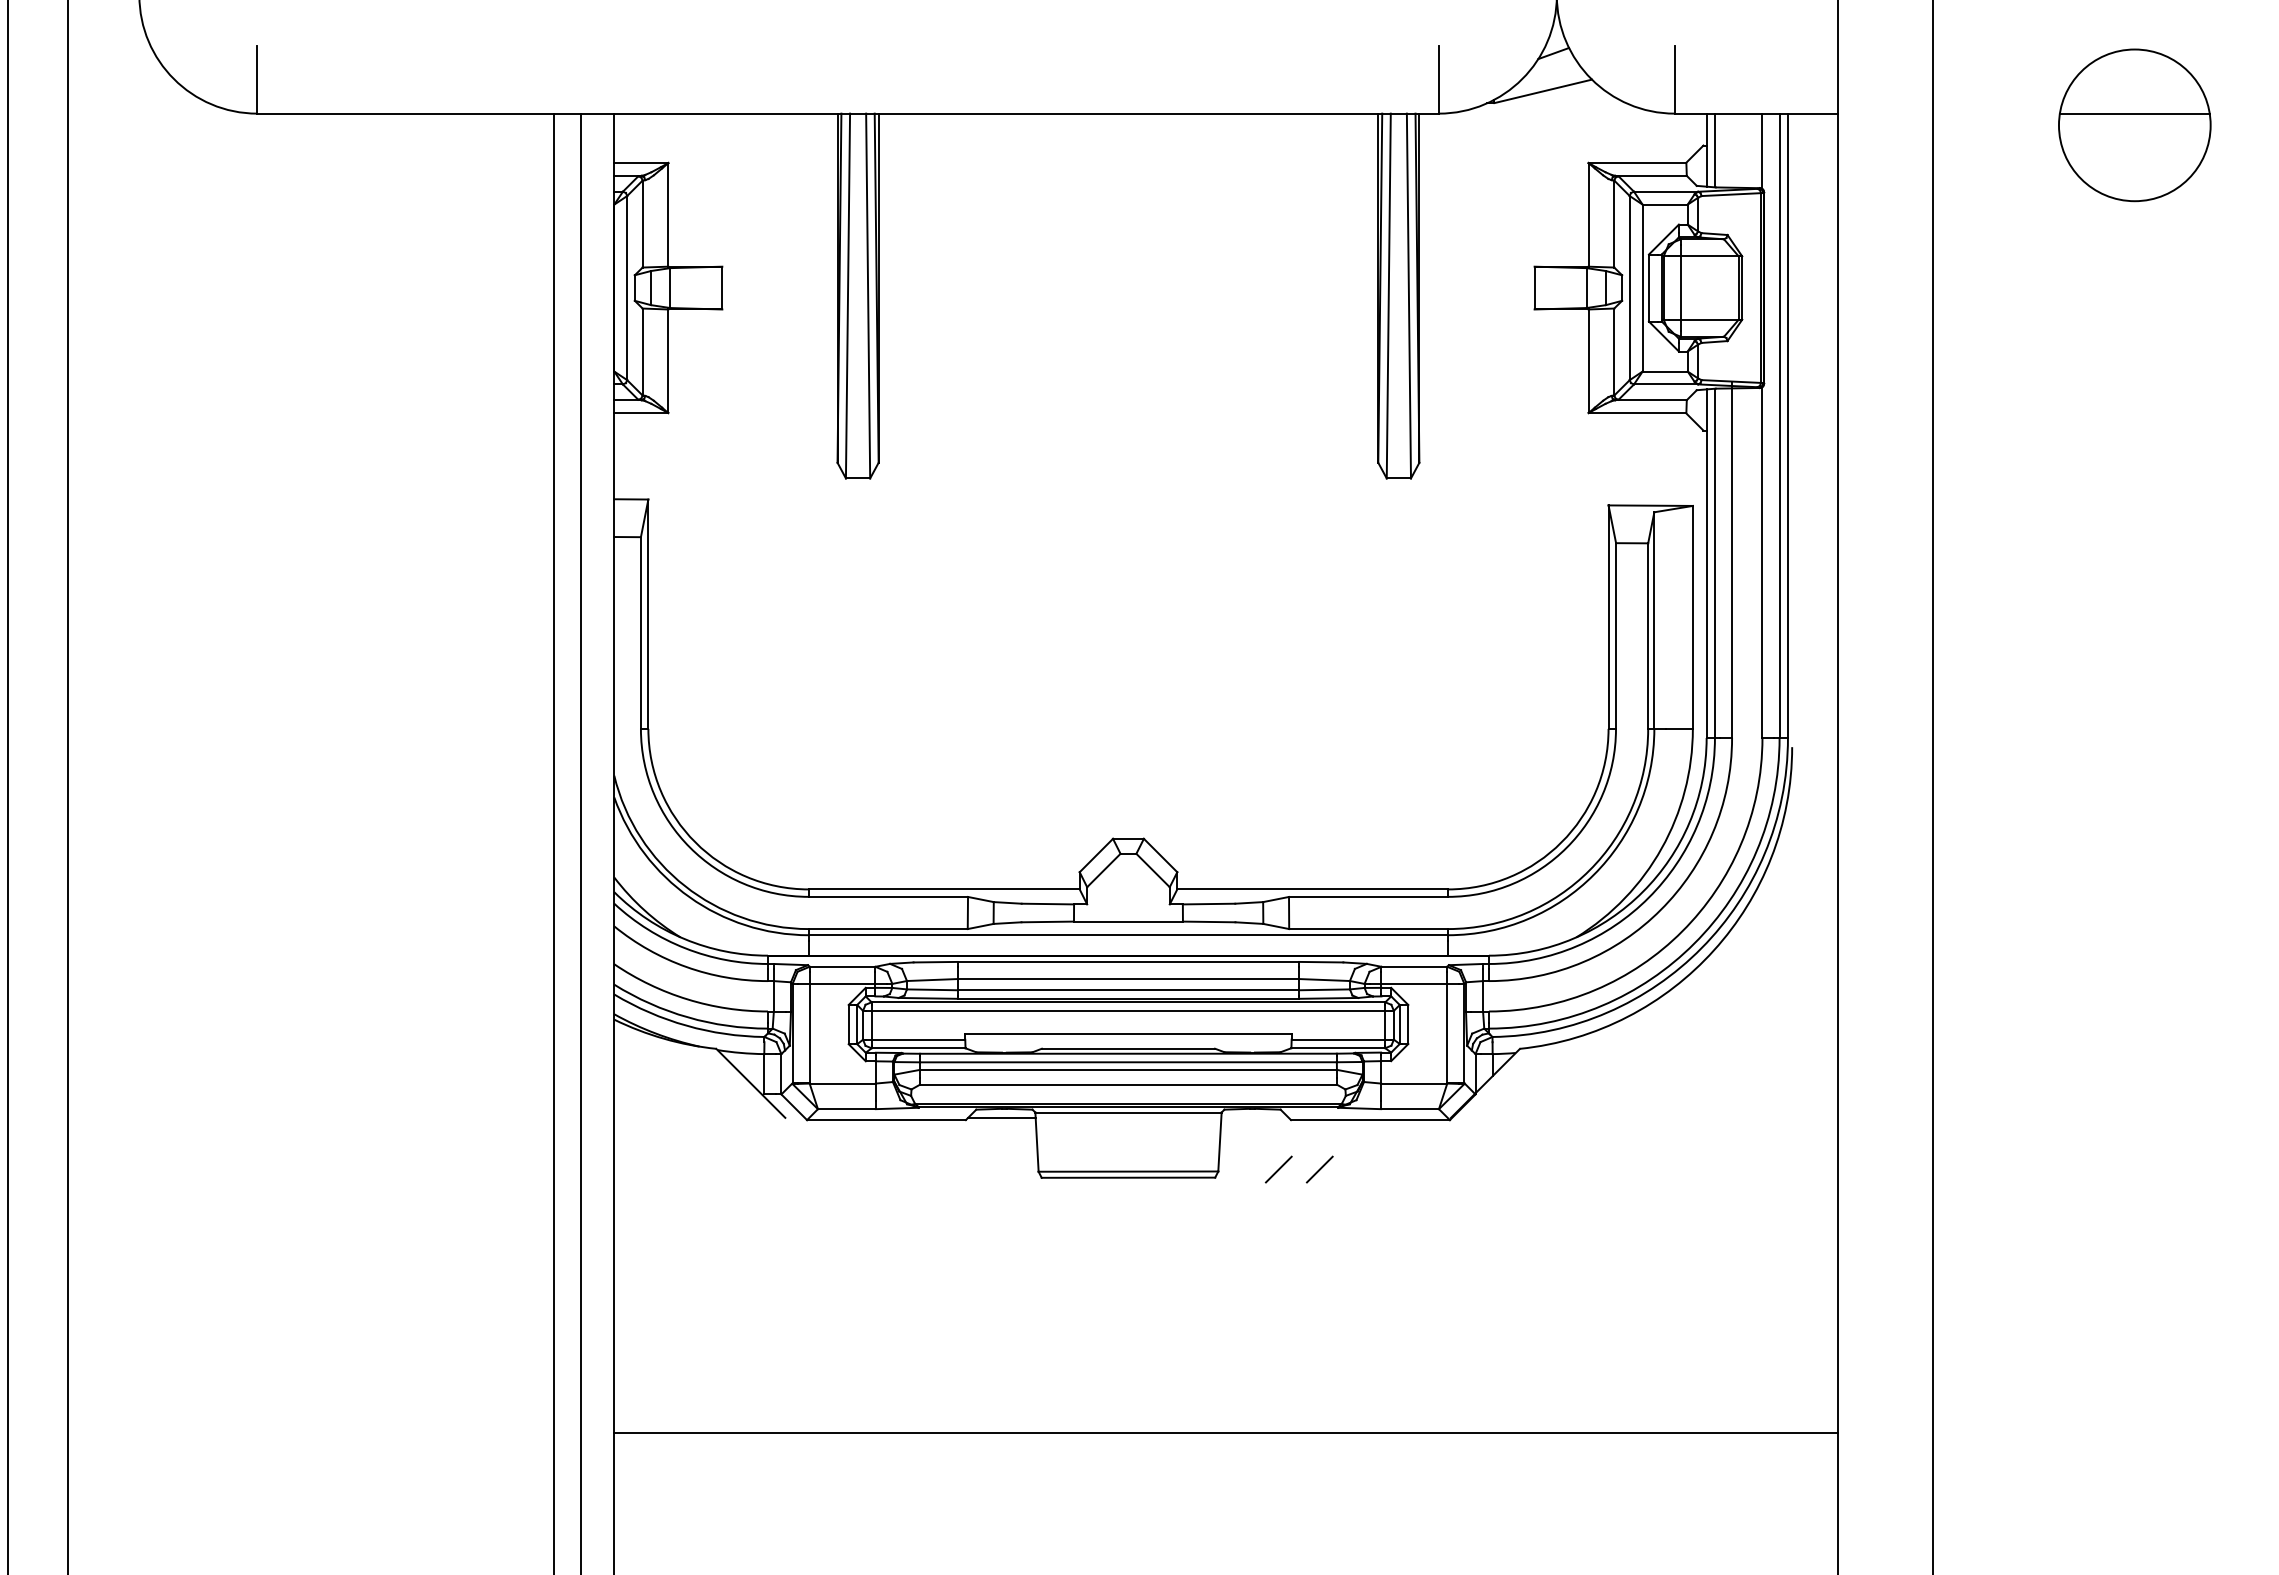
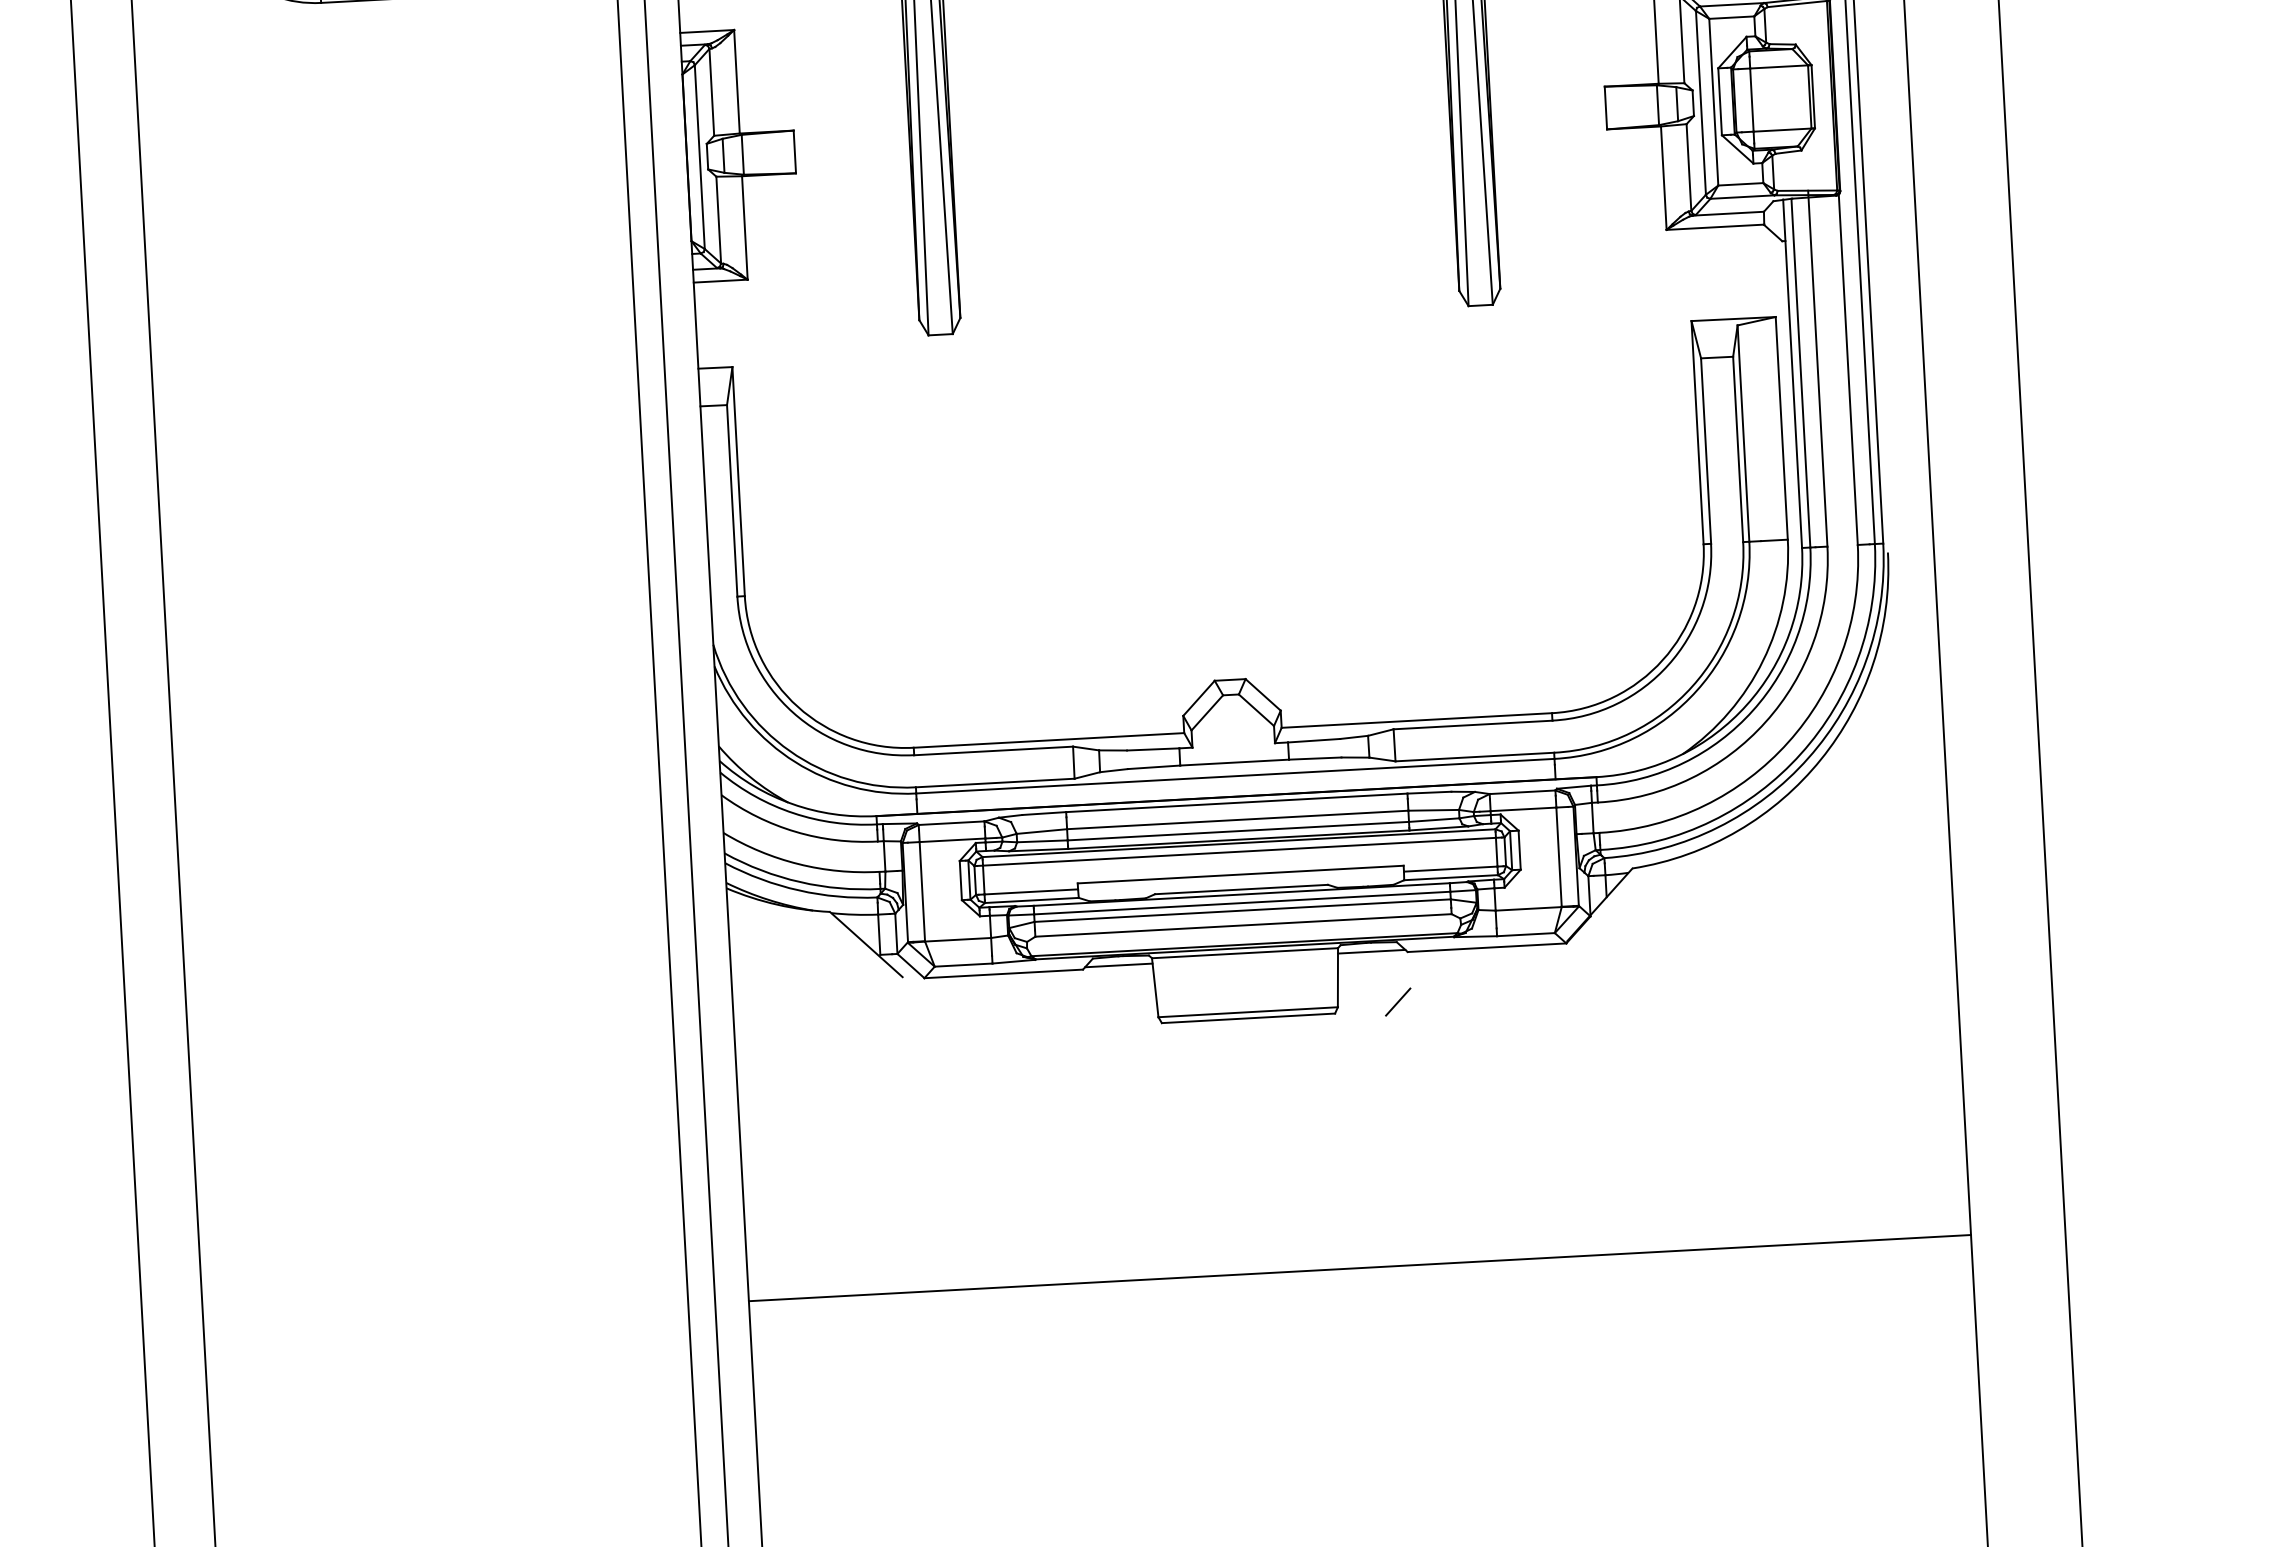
line: (1254, 1117) -> (1371, 951), added
line: (1319, 1169) -> (1438, 999), removed

